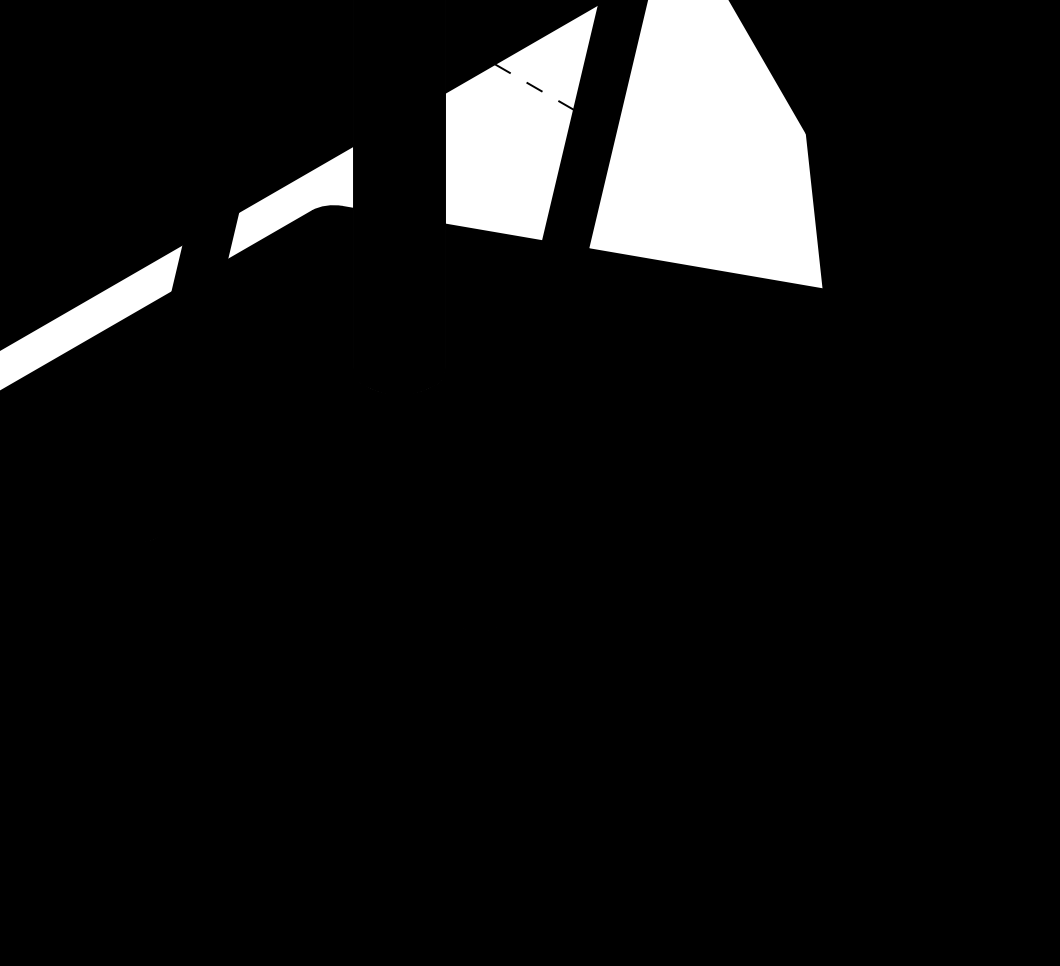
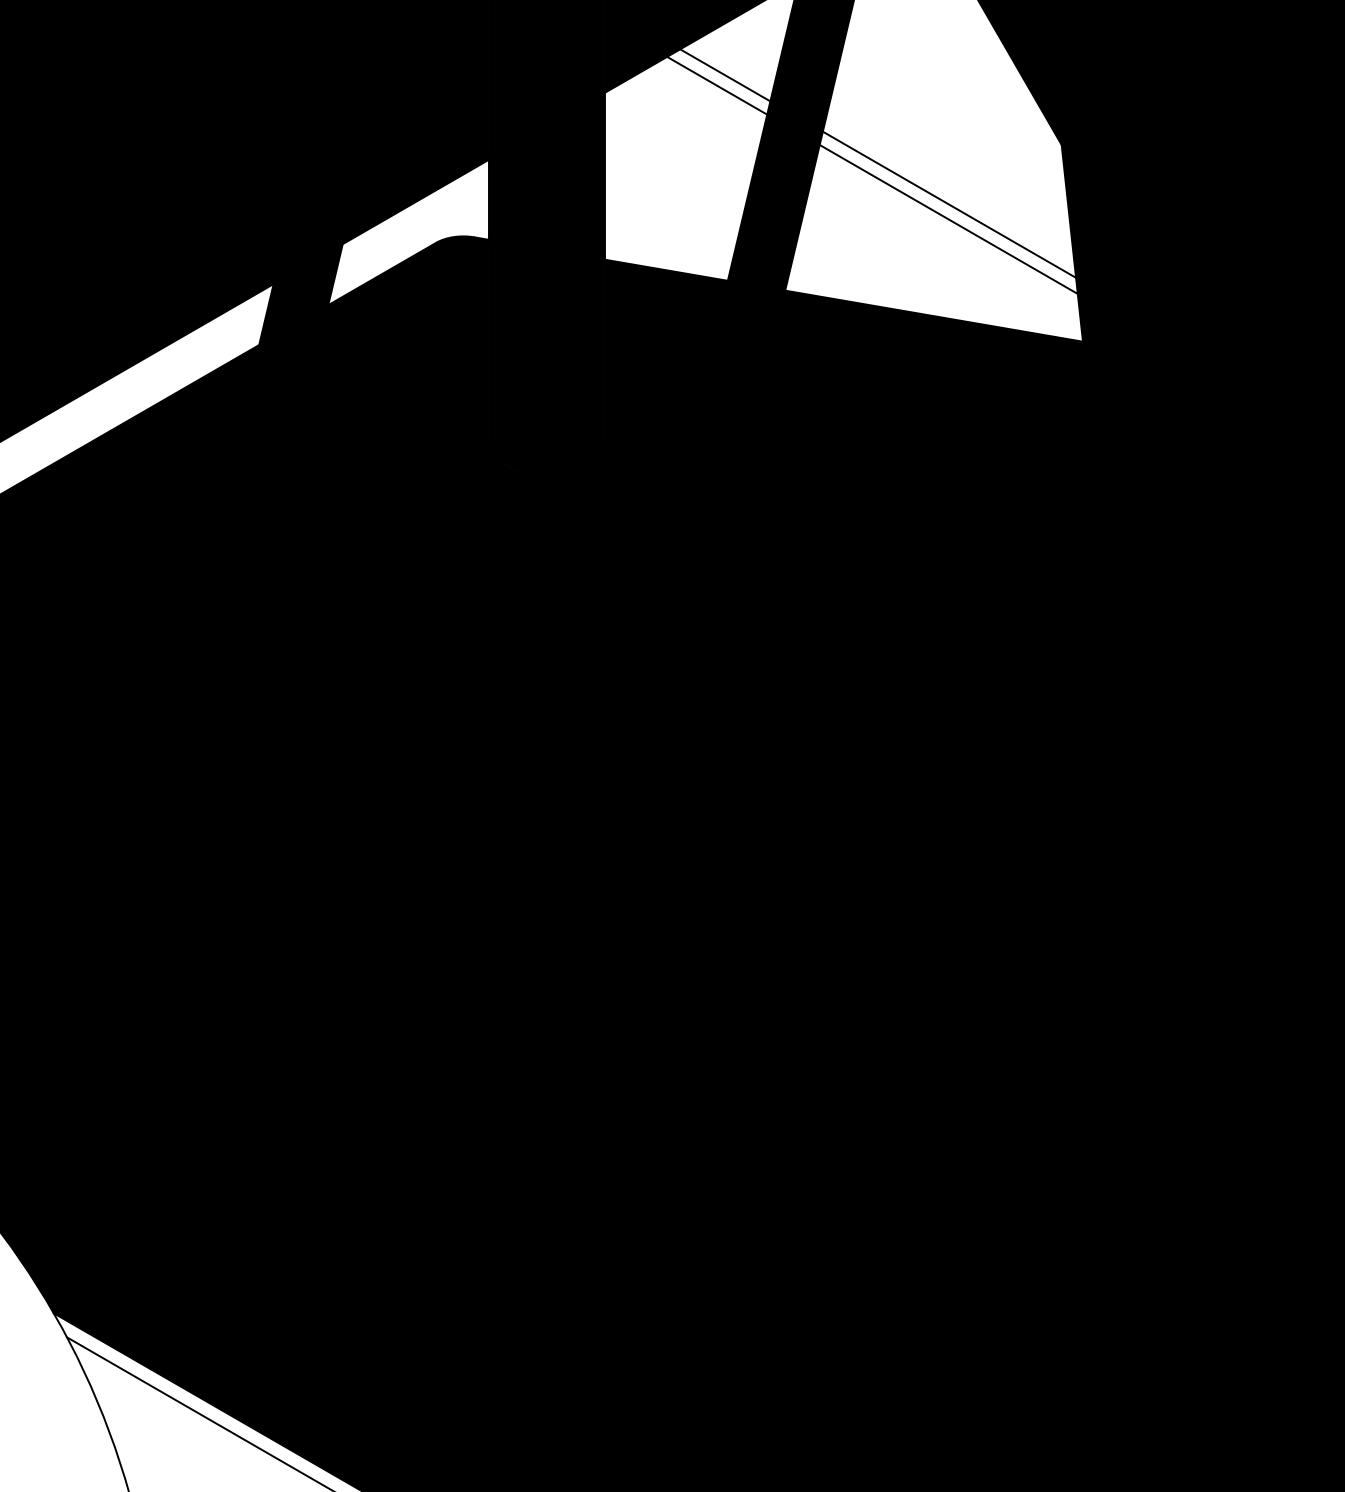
line: (540, 78) -> (725, 75), added
line: (534, 86) -> (717, 85), dashed -> solid
line: (718, 180) -> (949, 204), added
line: (717, 191) -> (948, 218), added

